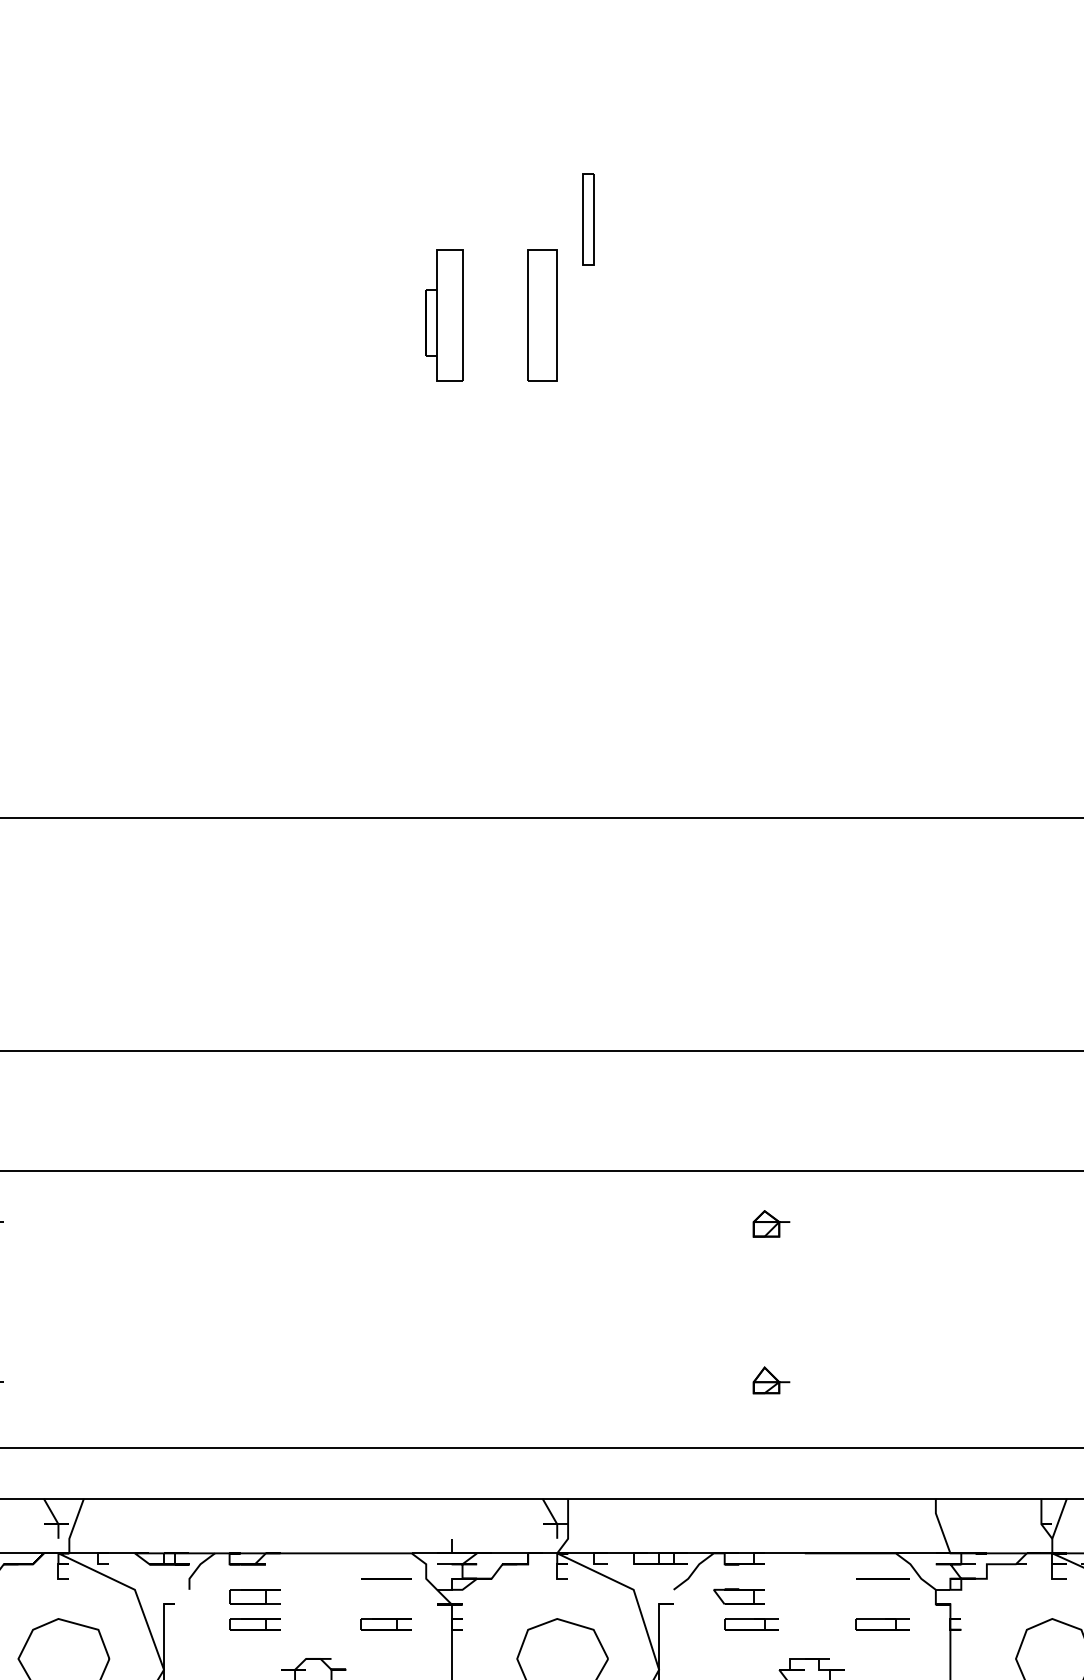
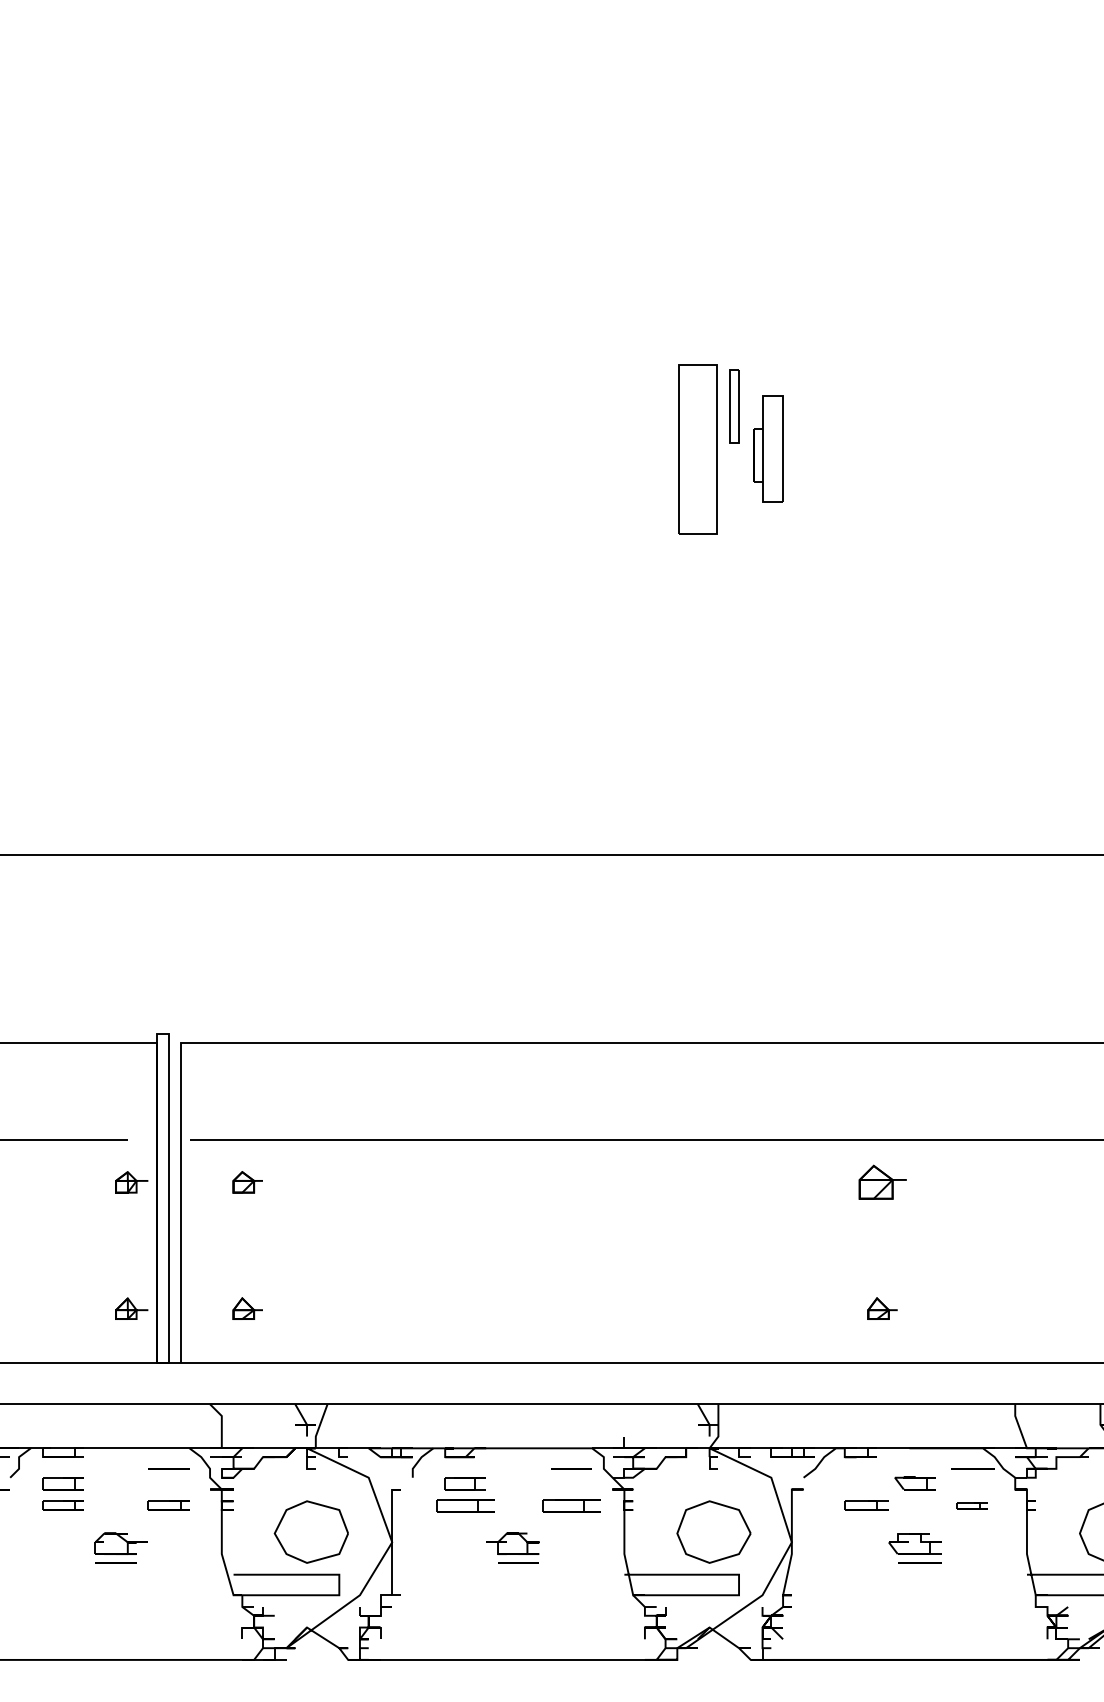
part: (588, 219) -> (734, 406), moved
part: (444, 314) -> (768, 448), moved
part: (542, 314) -> (697, 448), size x1.6
part: (771, 1224) -> (882, 1182), size x1.6
part: (737, 1596) -> (914, 1483), moved
part: (253, 1624) -> (464, 1505), size x1.4
part: (384, 1624) -> (570, 1505), size x1.4
part: (882, 1624) -> (972, 1505), size x0.7

